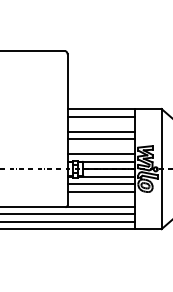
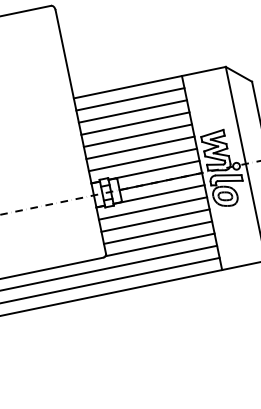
line: (100, 124) -> (132, 112), added
line: (100, 146) -> (139, 147), added
line: (100, 199) -> (157, 233), added

